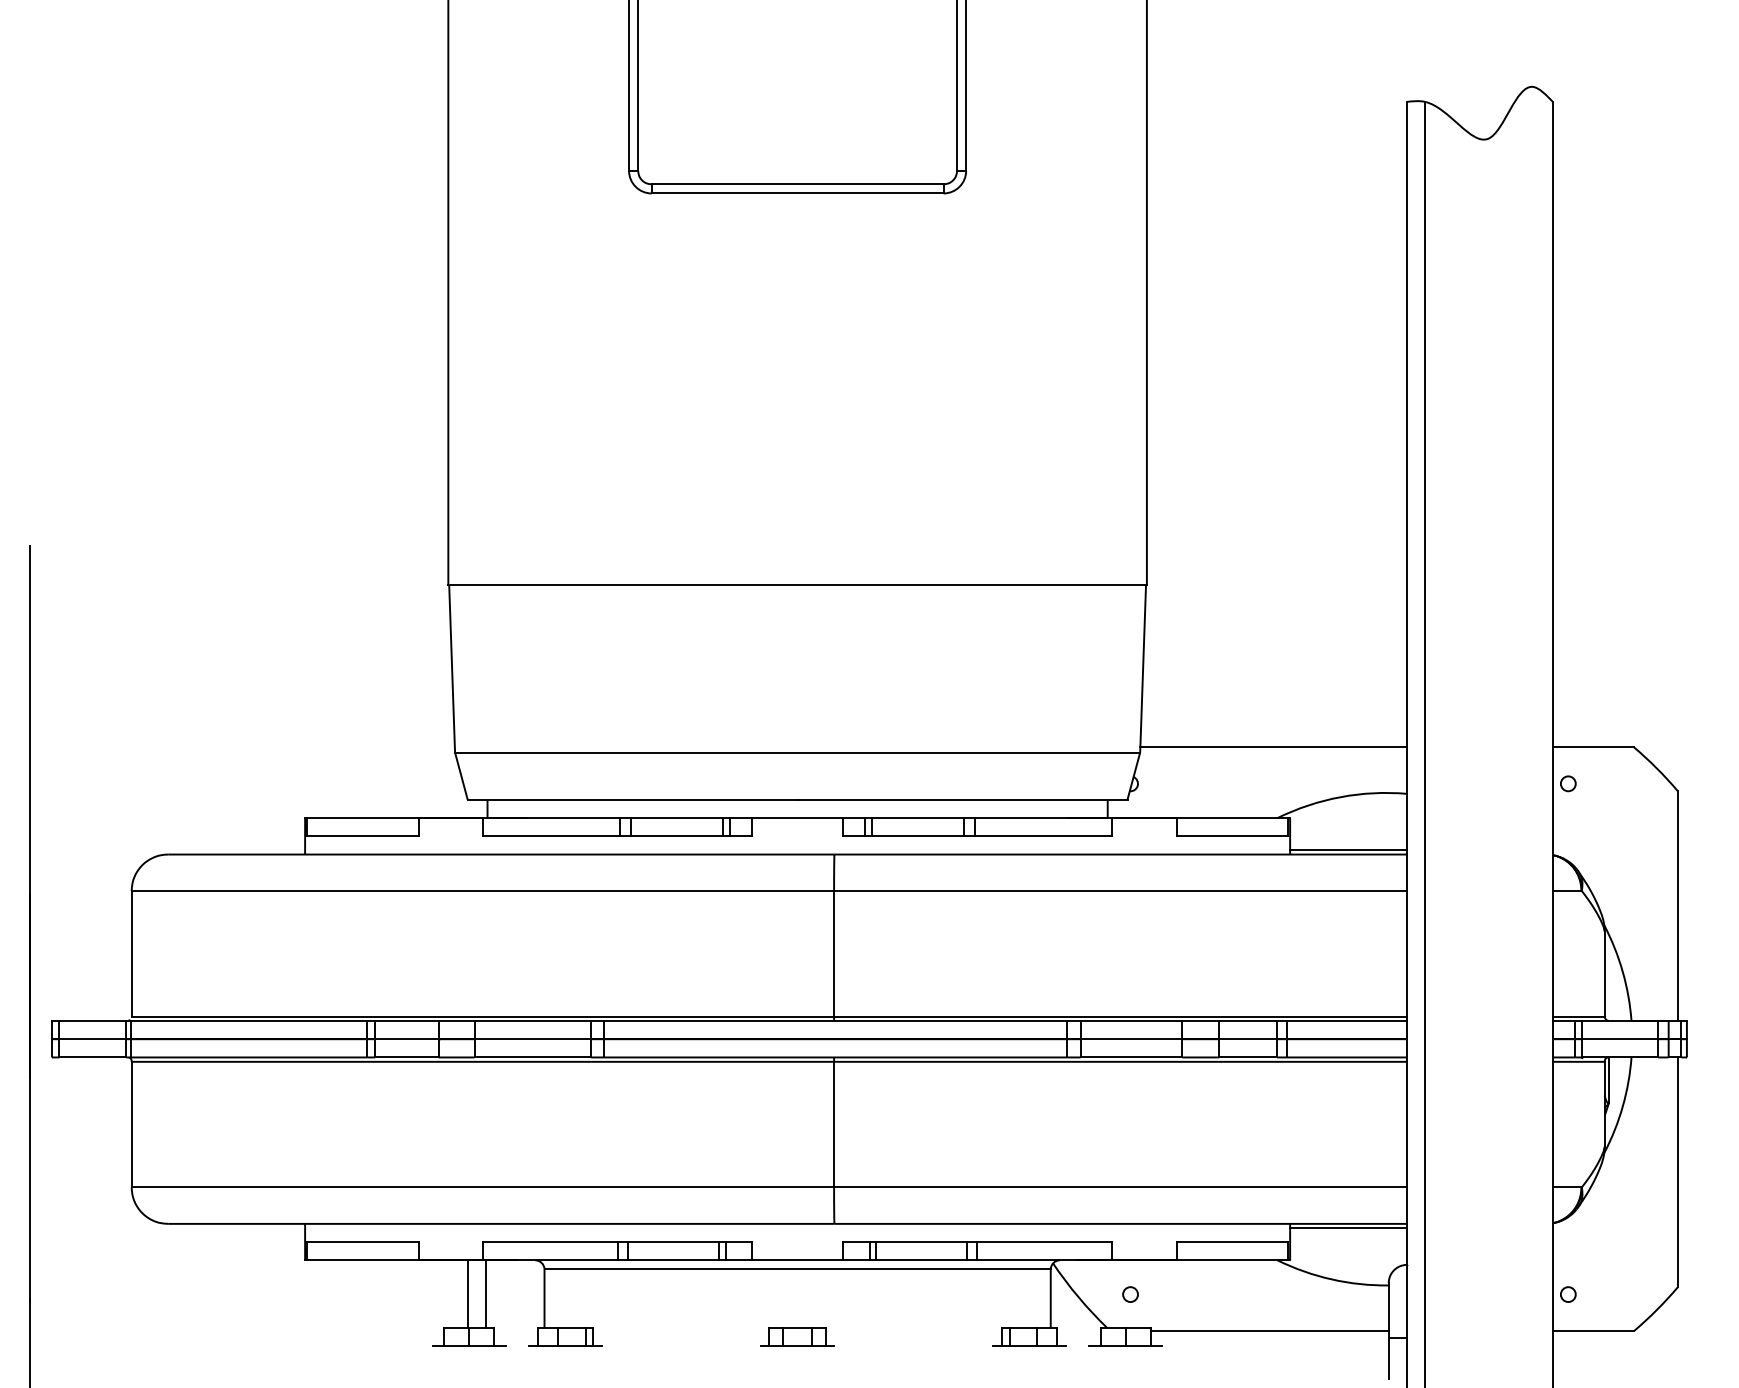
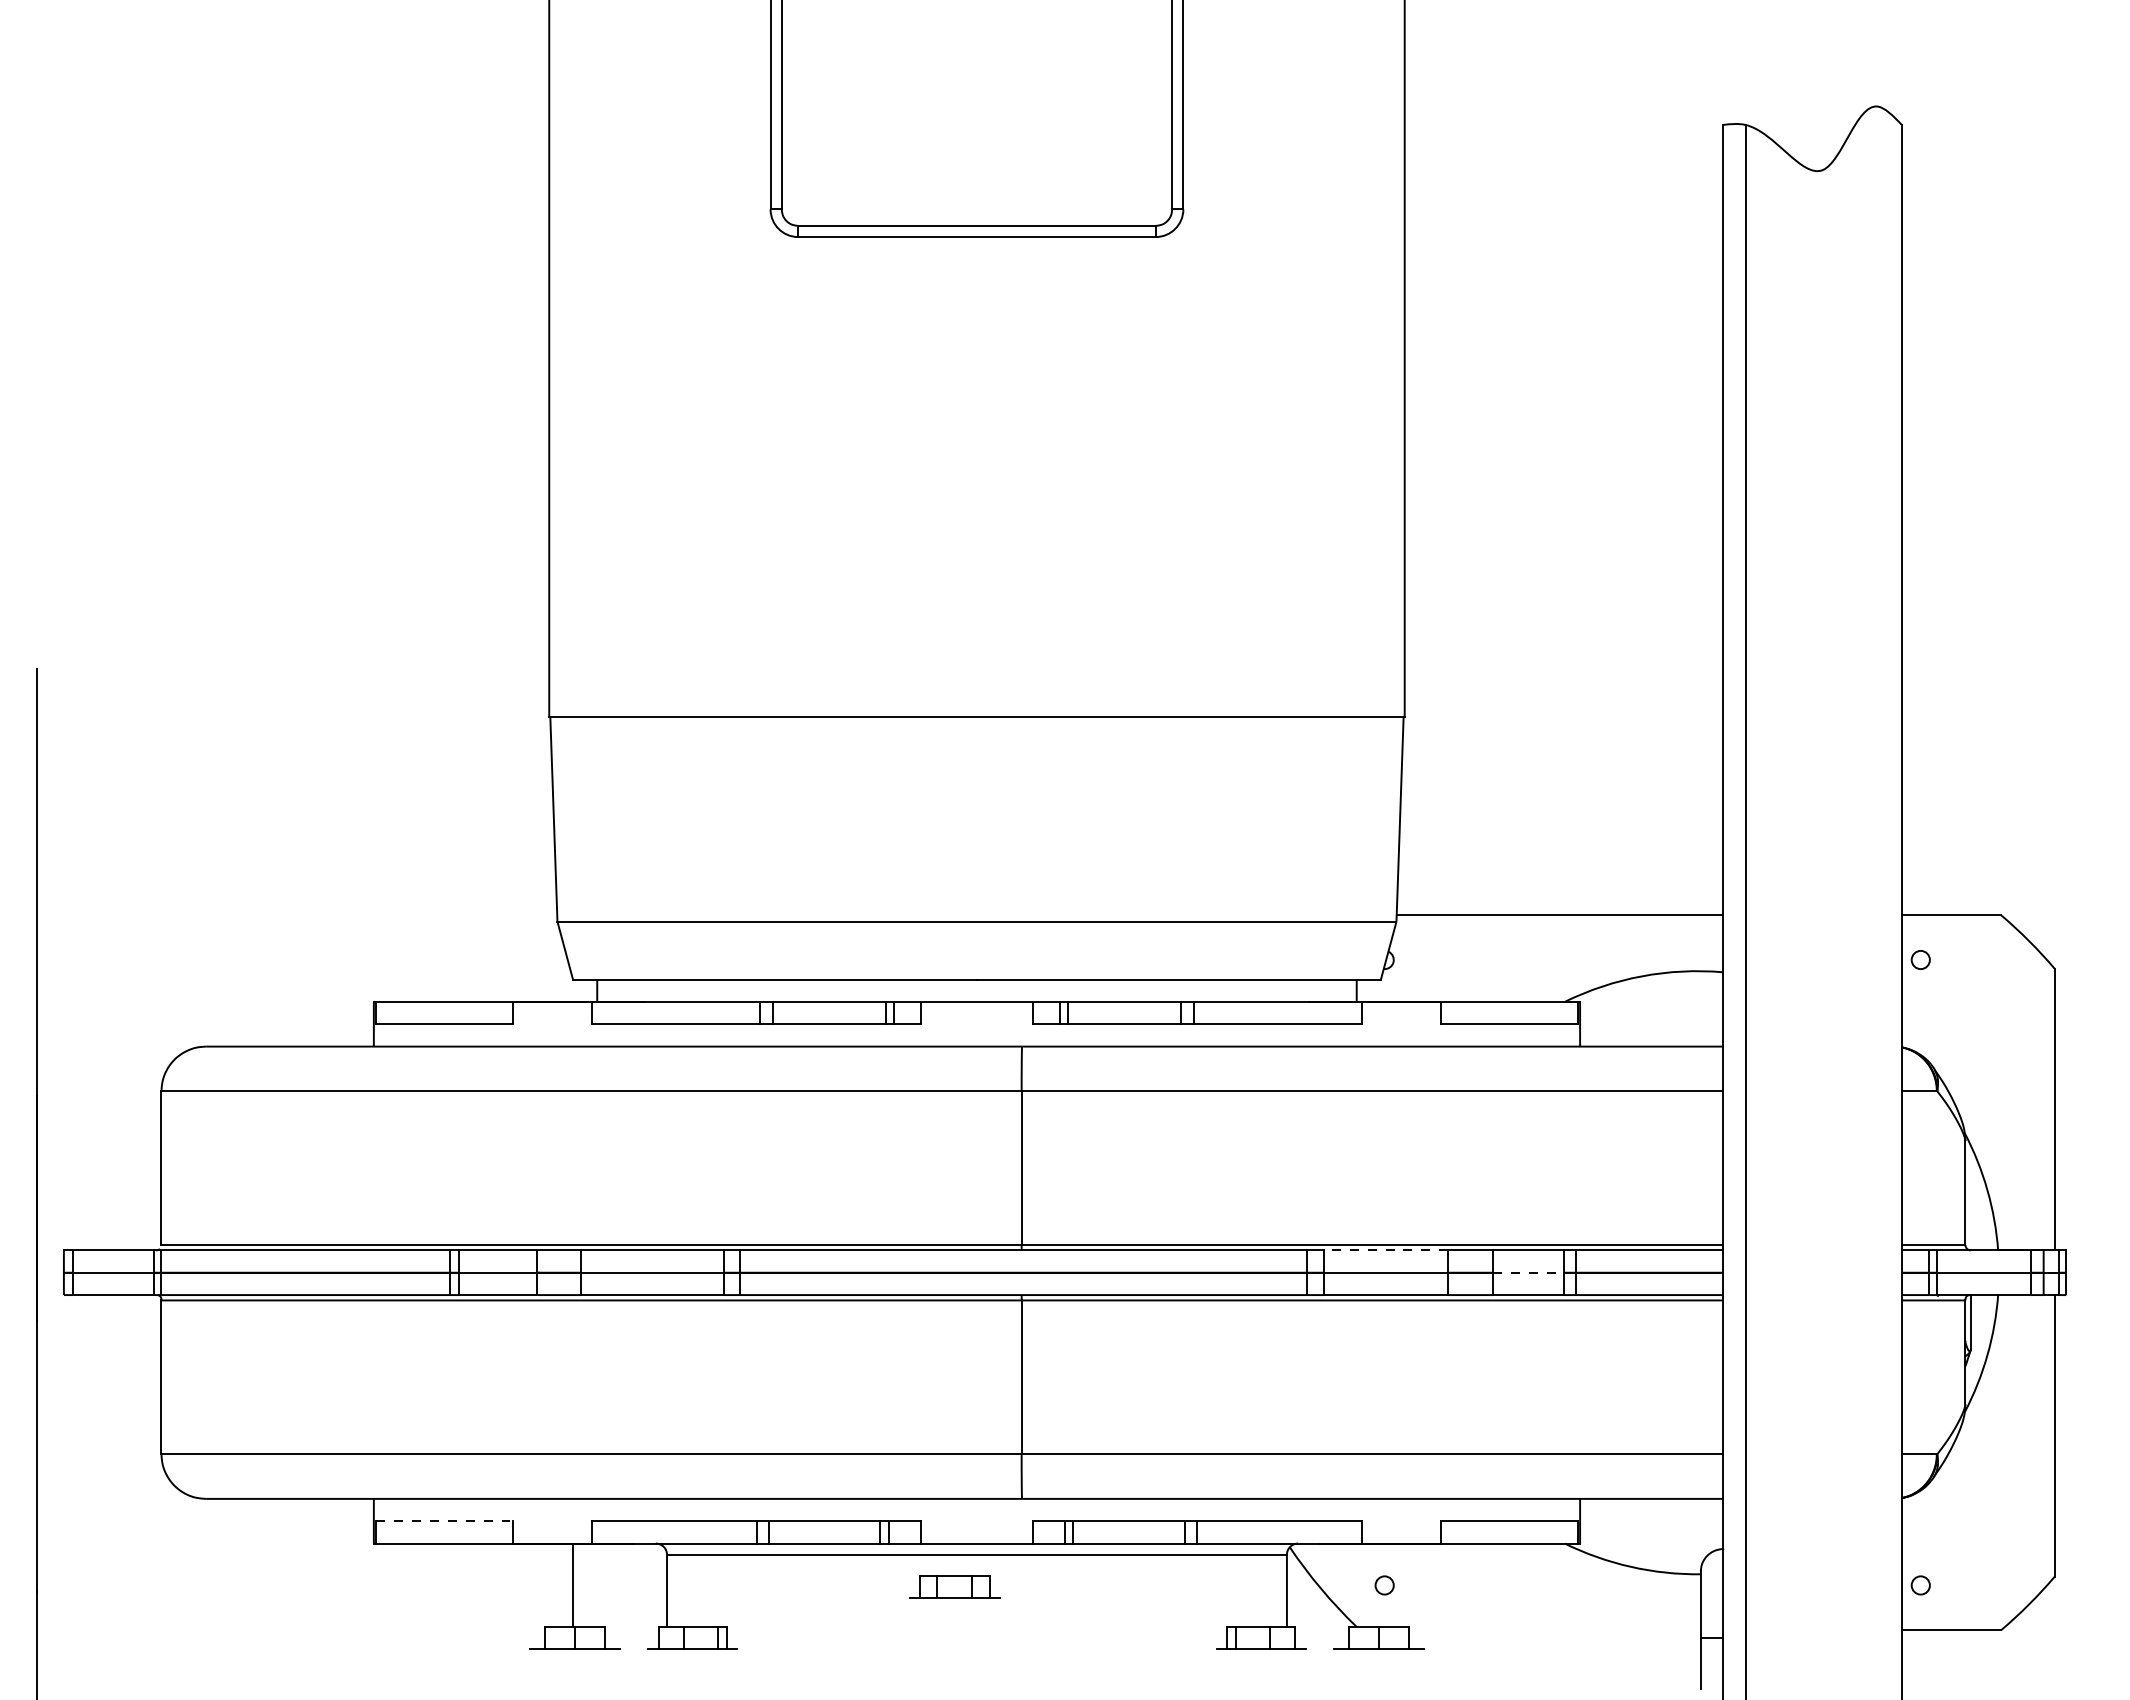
line: (1348, 850) -> (1651, 1041), removed
line: (1131, 1021) -> (1385, 1250), solid -> dashed
line: (1248, 1039) -> (1529, 1272), solid -> dashed
line: (1348, 1228) -> (1651, 1504), removed
line: (363, 1242) -> (445, 1521), solid -> dashed
line: (486, 1293) -> (595, 1584), removed
line: (1269, 1331) -> (1554, 1630), removed
part: (797, 1337) -> (954, 1586), moved

